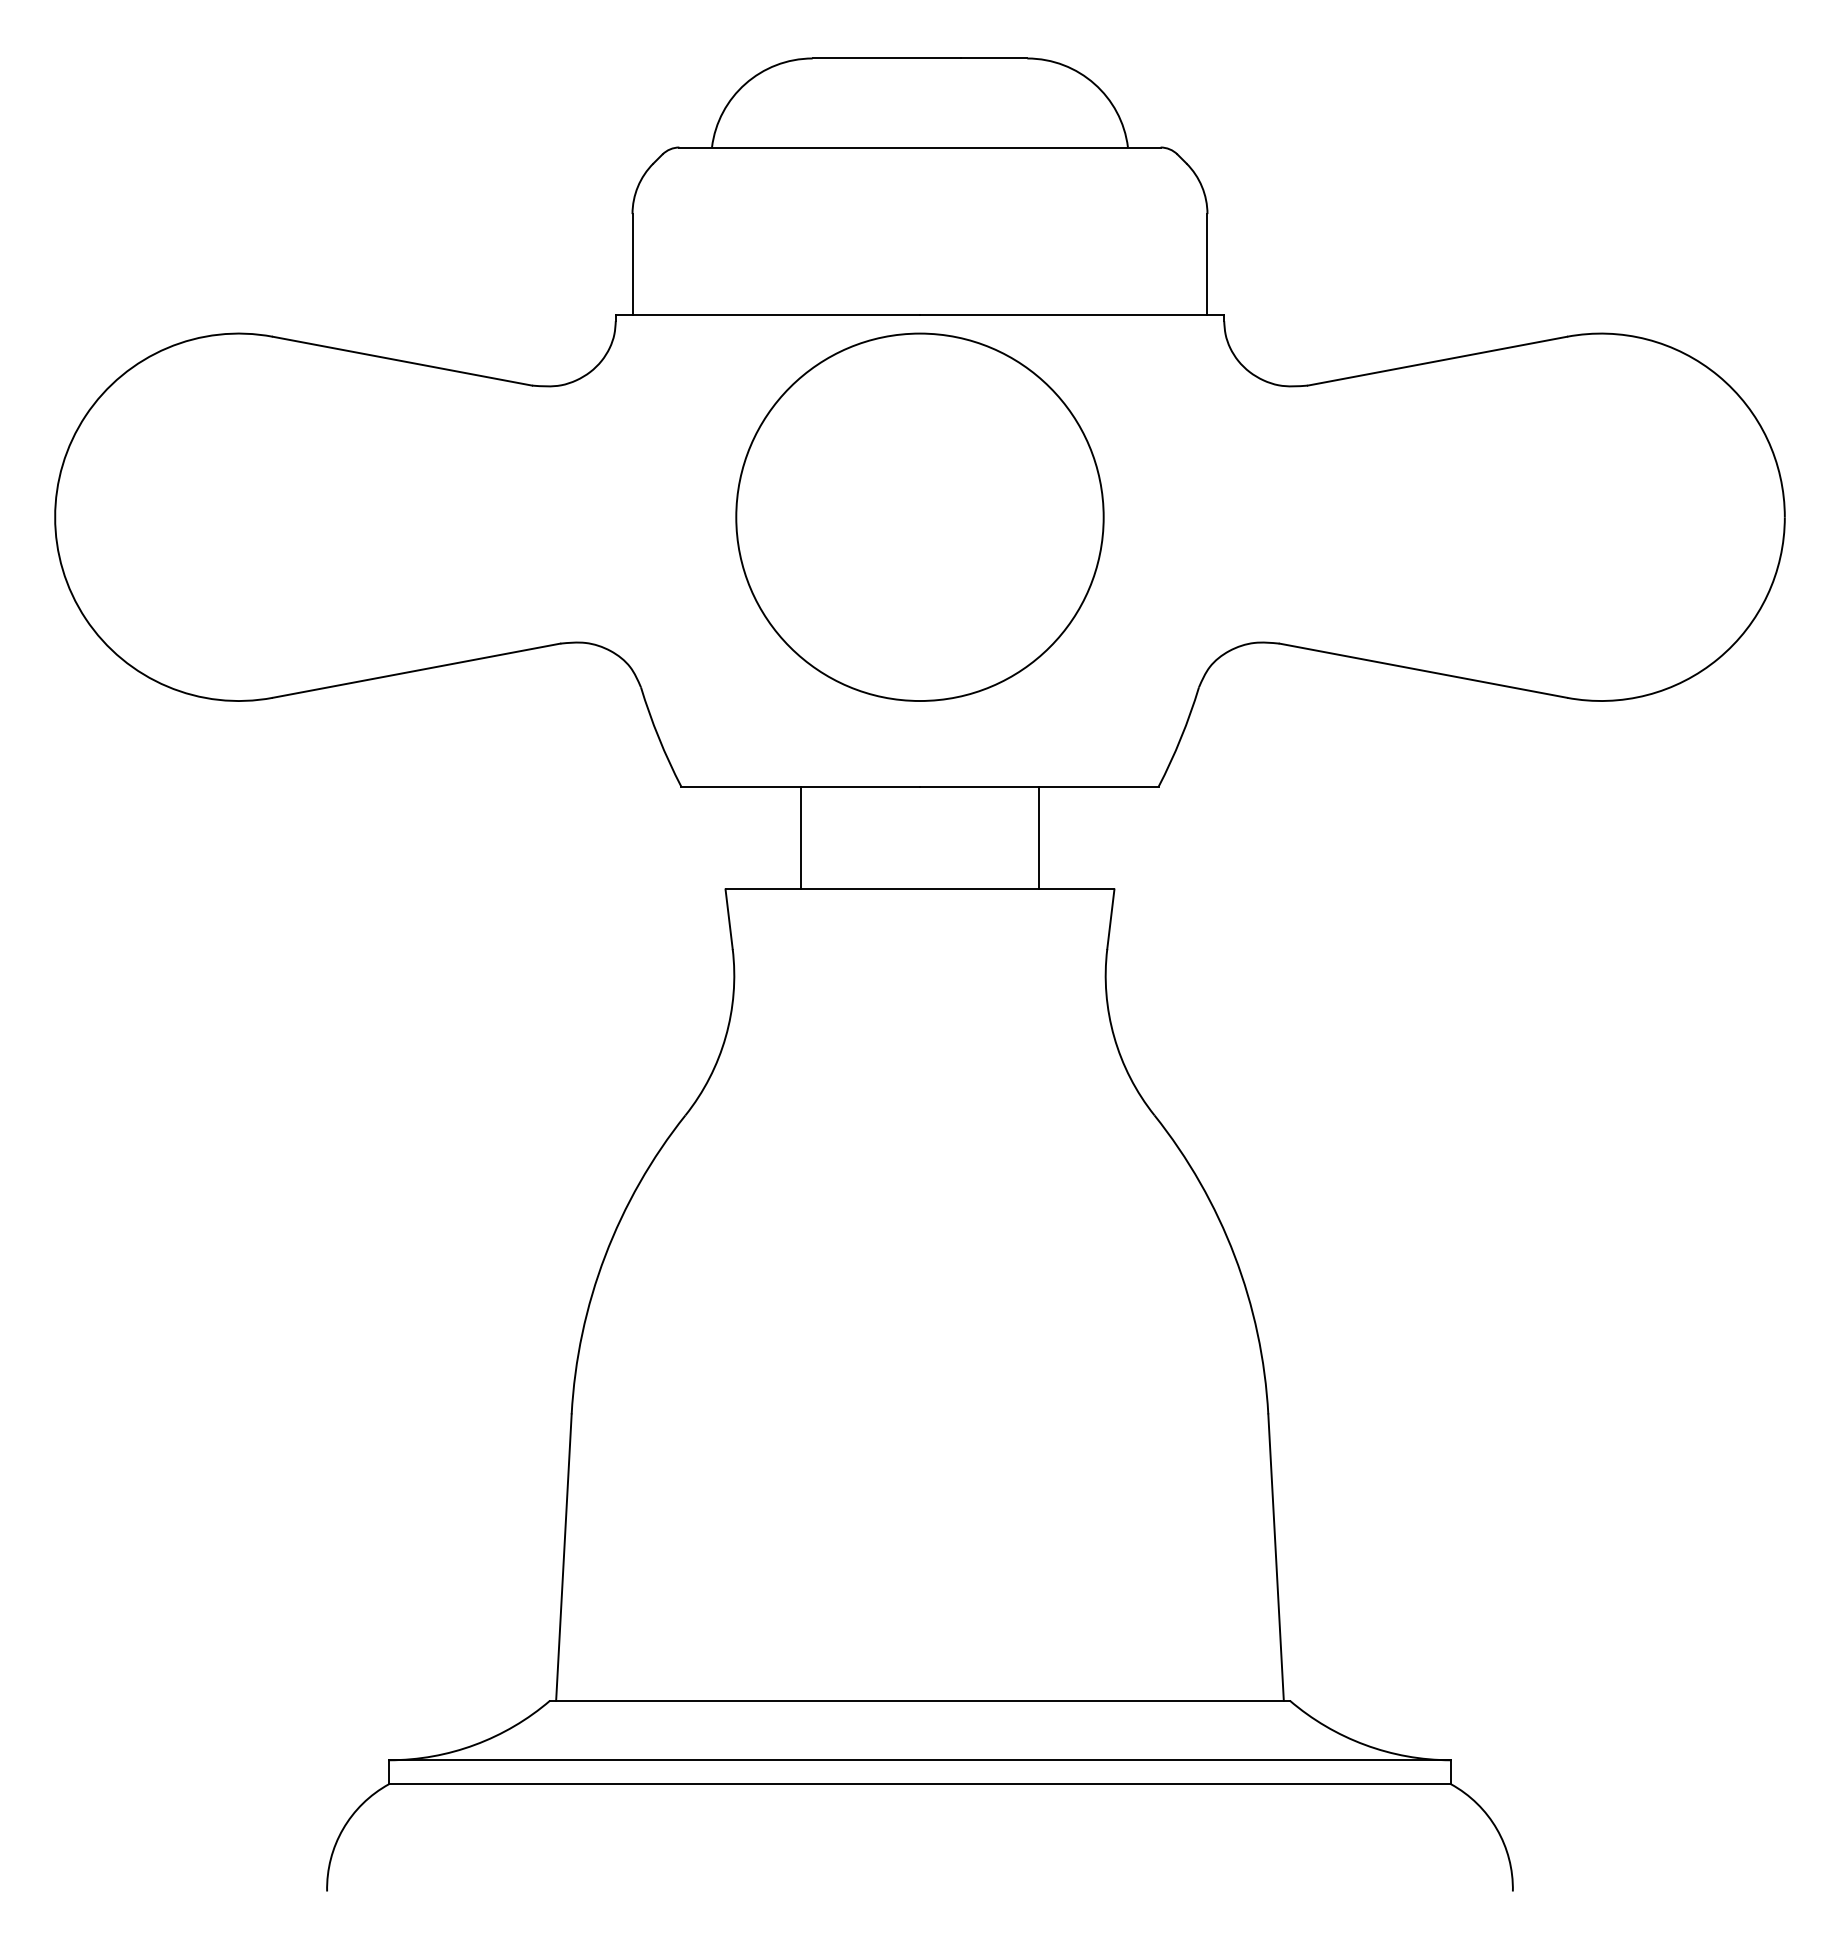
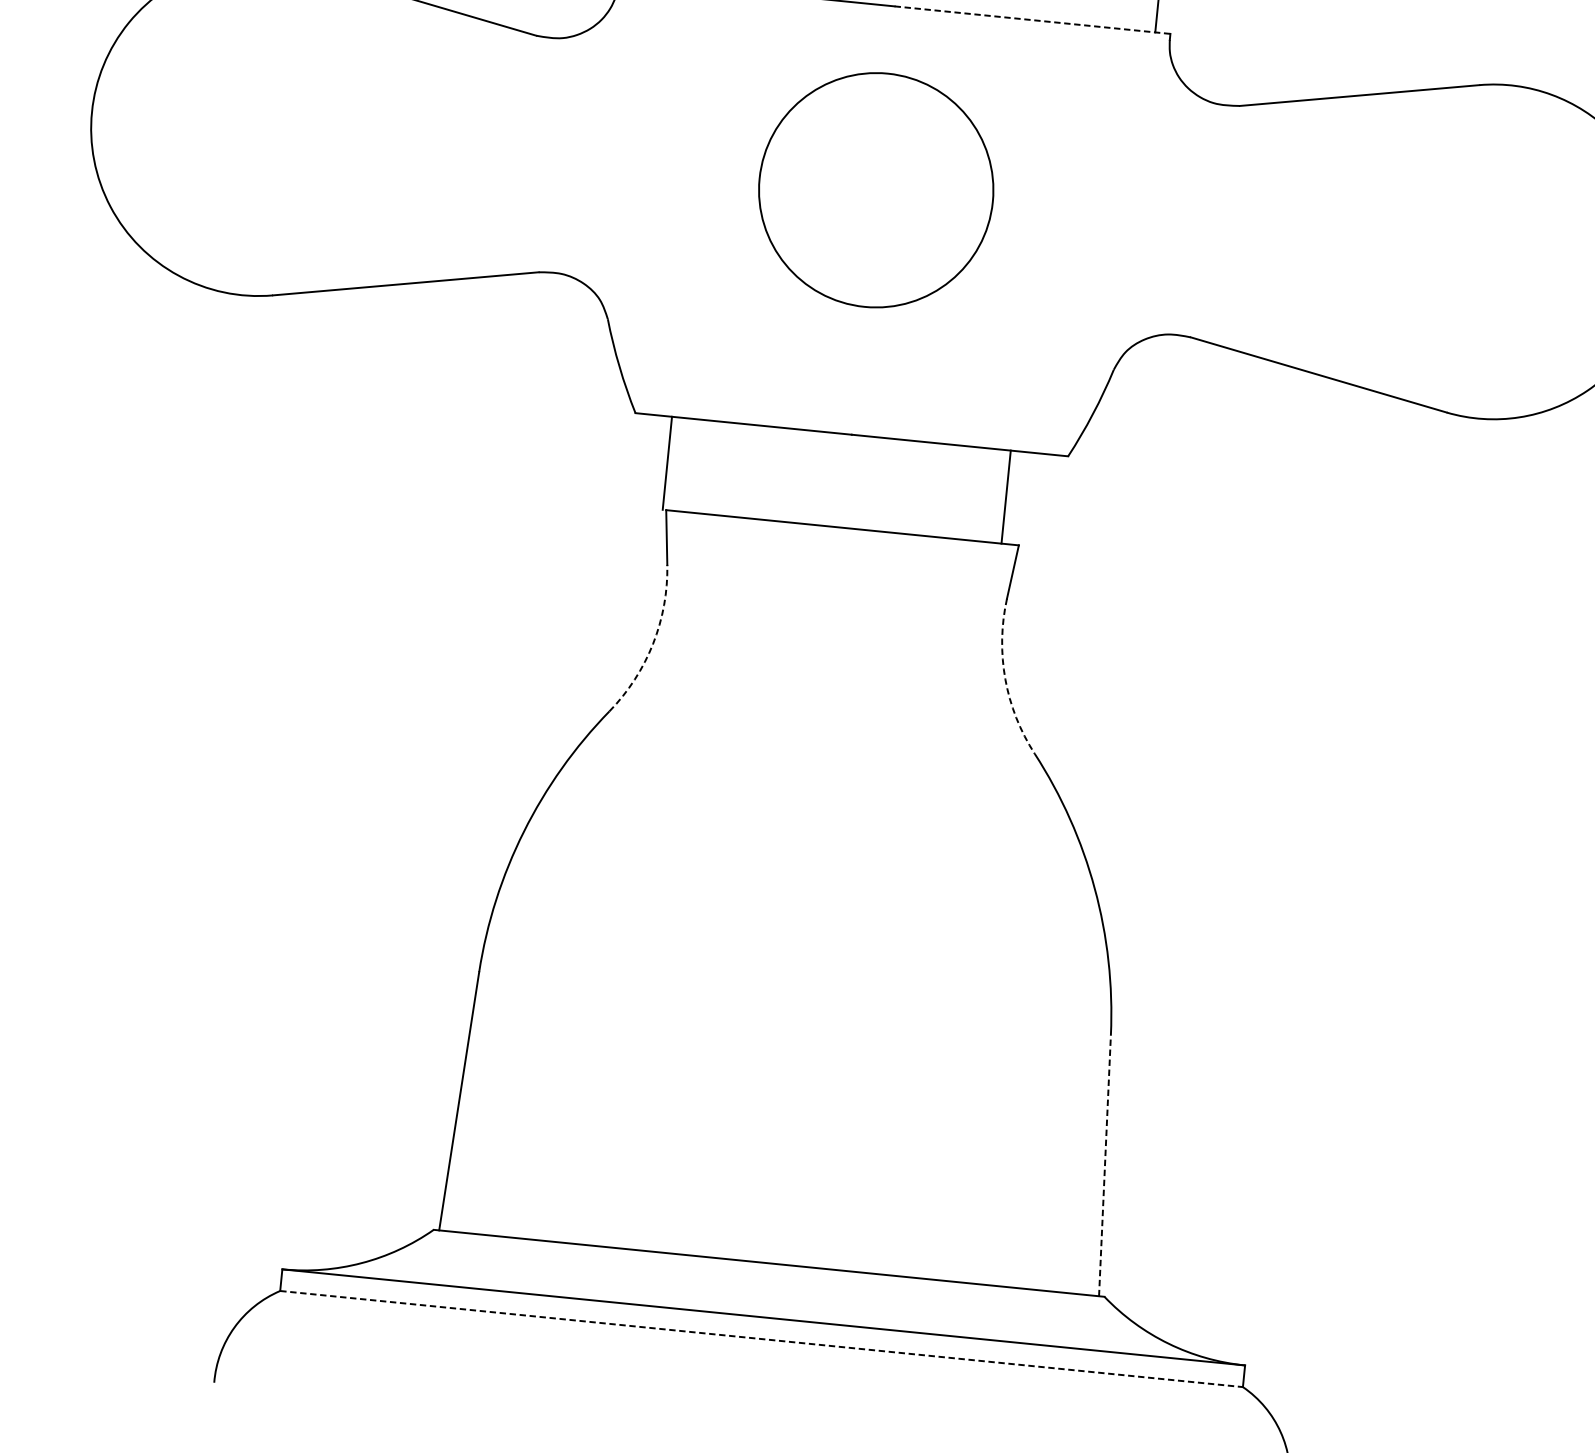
line: (1072, 314) -> (1032, 20), solid -> dashed
circle: (919, 517) -> (875, 190), size x0.7
line: (800, 837) -> (667, 462), moved
line: (1039, 837) -> (1006, 496), moved
arc: (725, 1036) -> (652, 643), solid -> dashed
arc: (1114, 1036) -> (1005, 678), solid -> dashed
line: (1276, 1557) -> (1105, 1165), solid -> dashed
line: (919, 1784) -> (761, 1339), solid -> dashed

